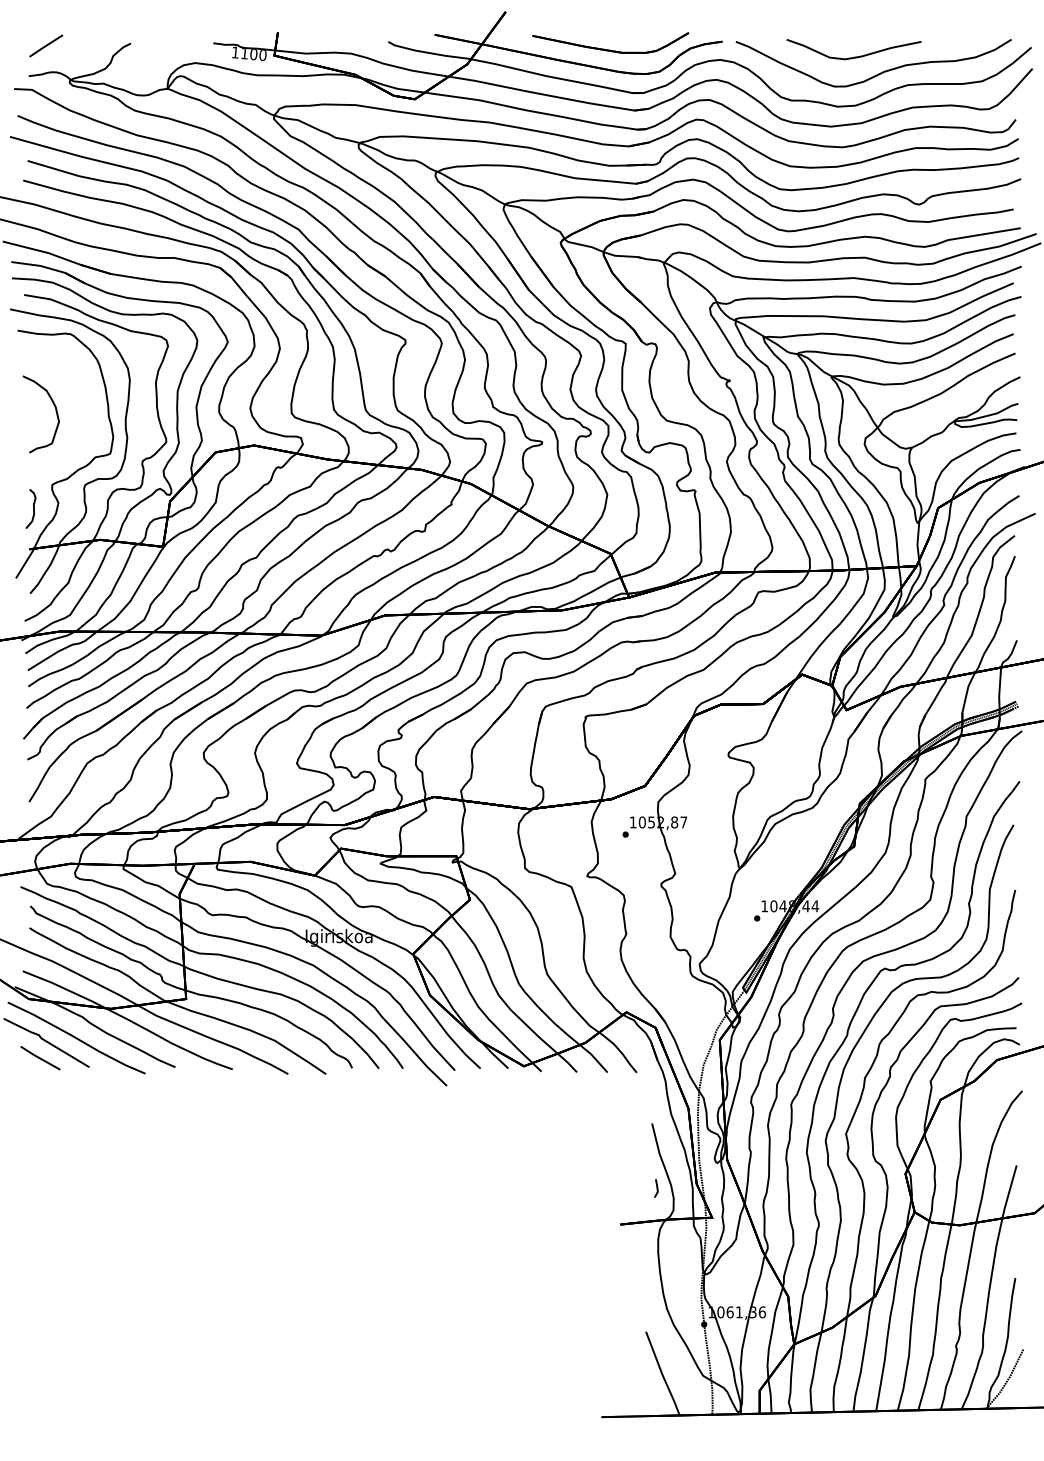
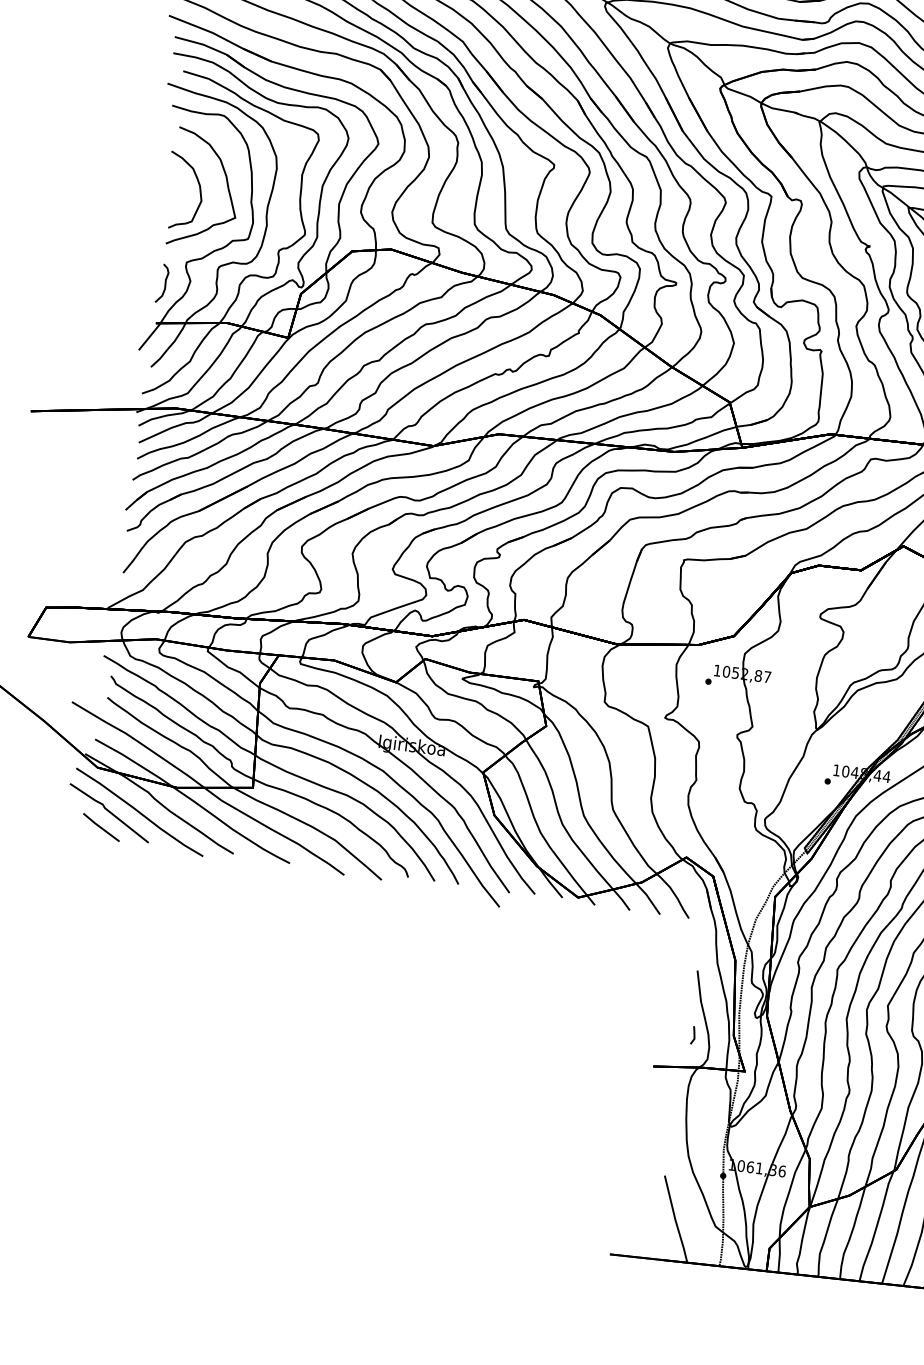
curve: (82, 403) -> (227, 185), added

